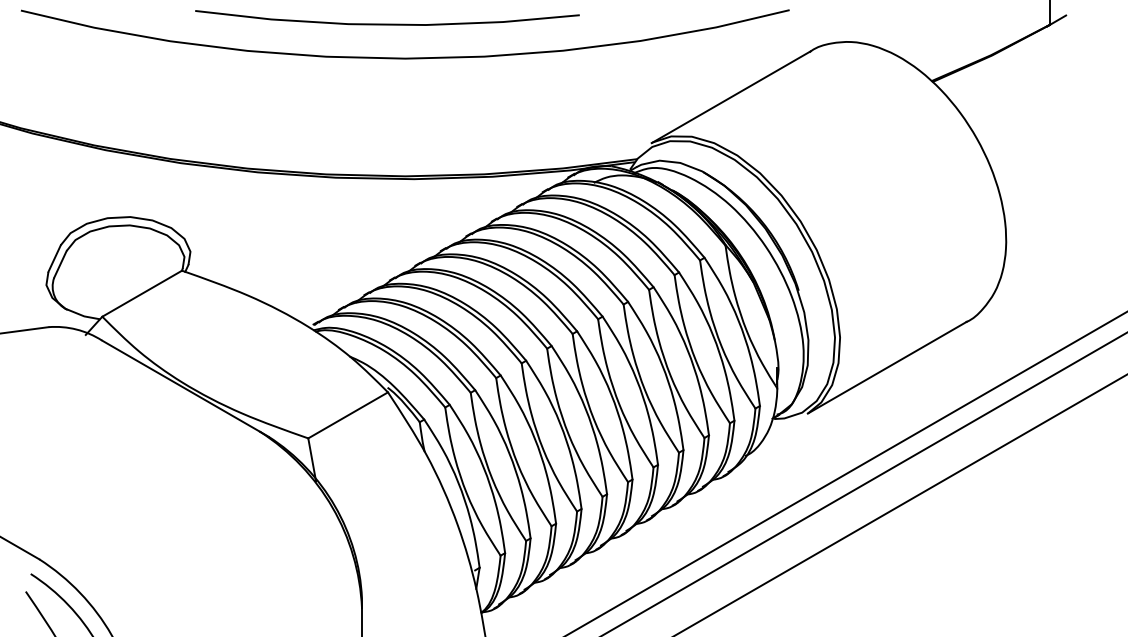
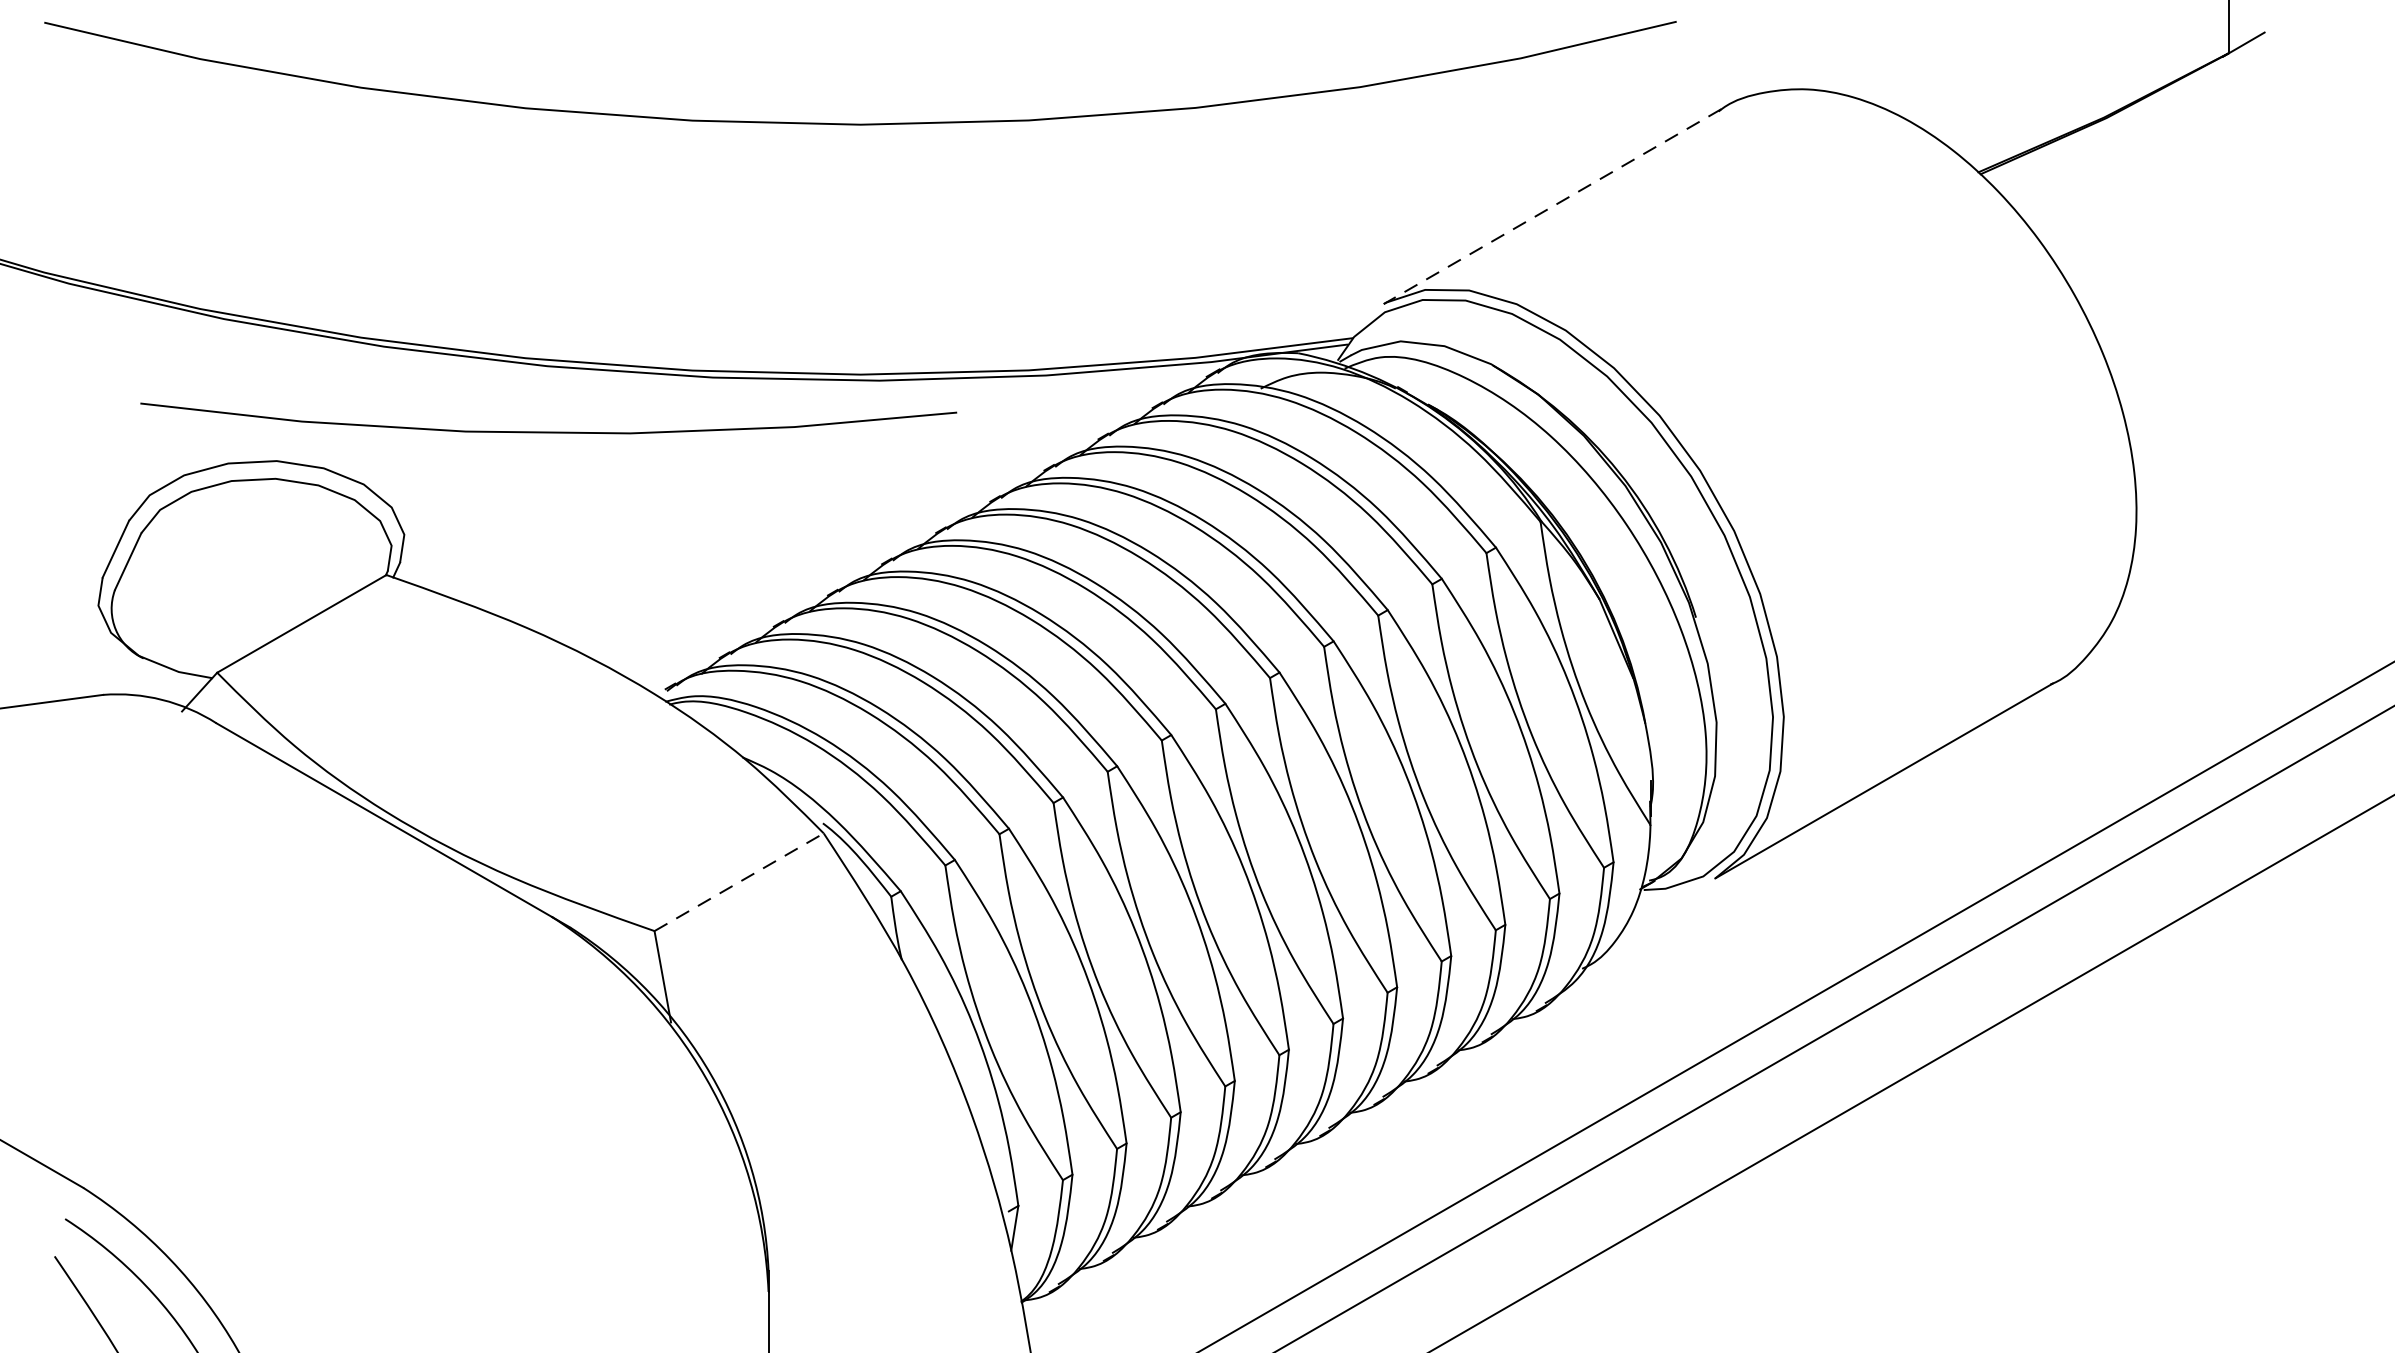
curve: (387, 23) -> (548, 430), moved
line: (731, 97) -> (1553, 207), solid -> dashed
line: (348, 415) -> (739, 882), solid -> dashed

